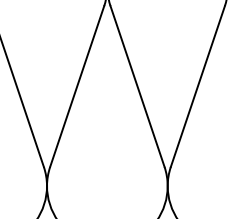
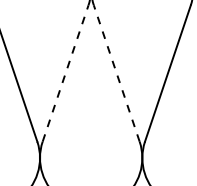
line: (77, 86) -> (65, 73), solid -> dashed
line: (137, 86) -> (116, 73), solid -> dashed

